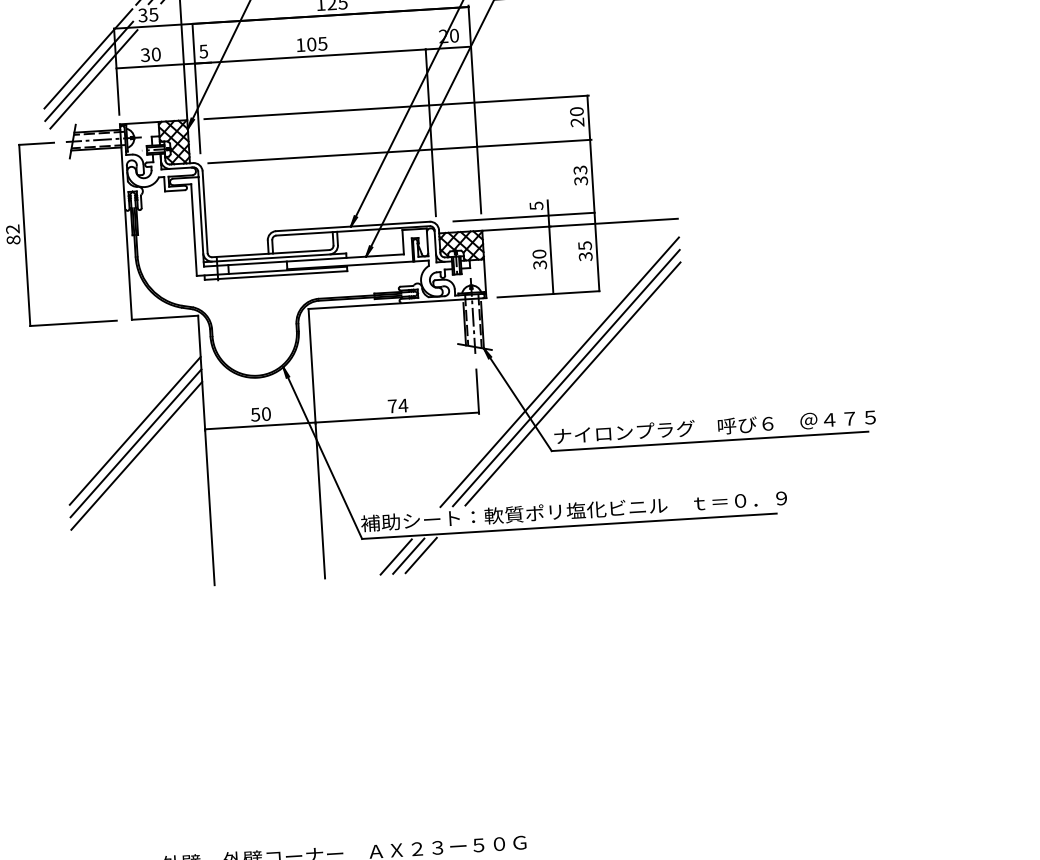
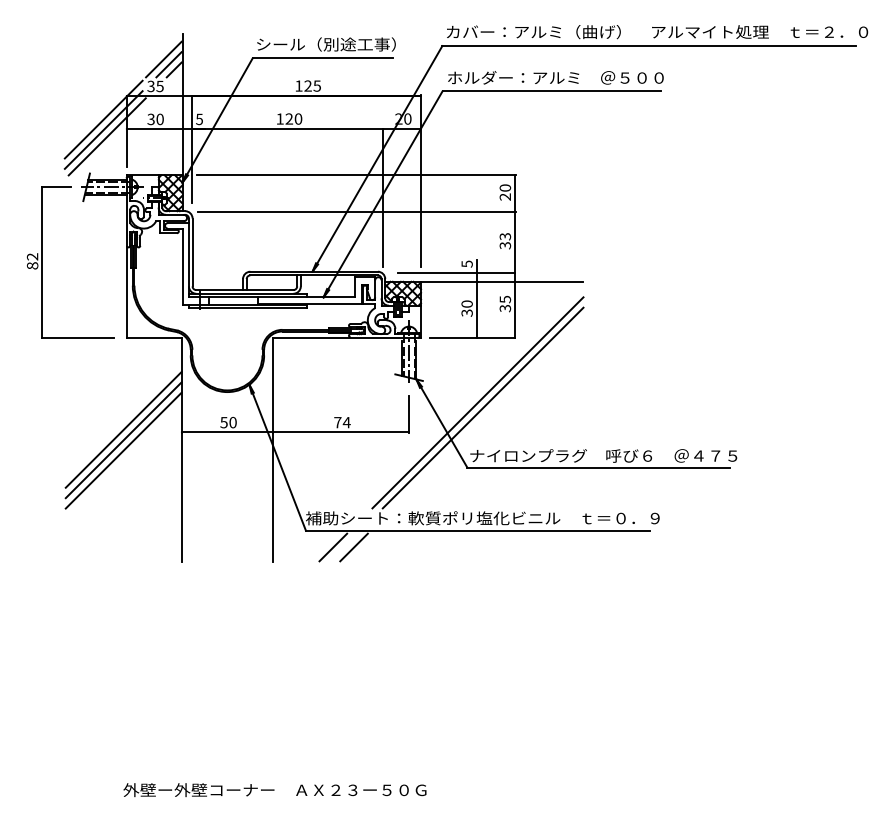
text: (316, 43) -> (293, 118), 105 -> 120
line: (573, 384) -> (488, 413), removed
line: (408, 556) -> (343, 547), removed

